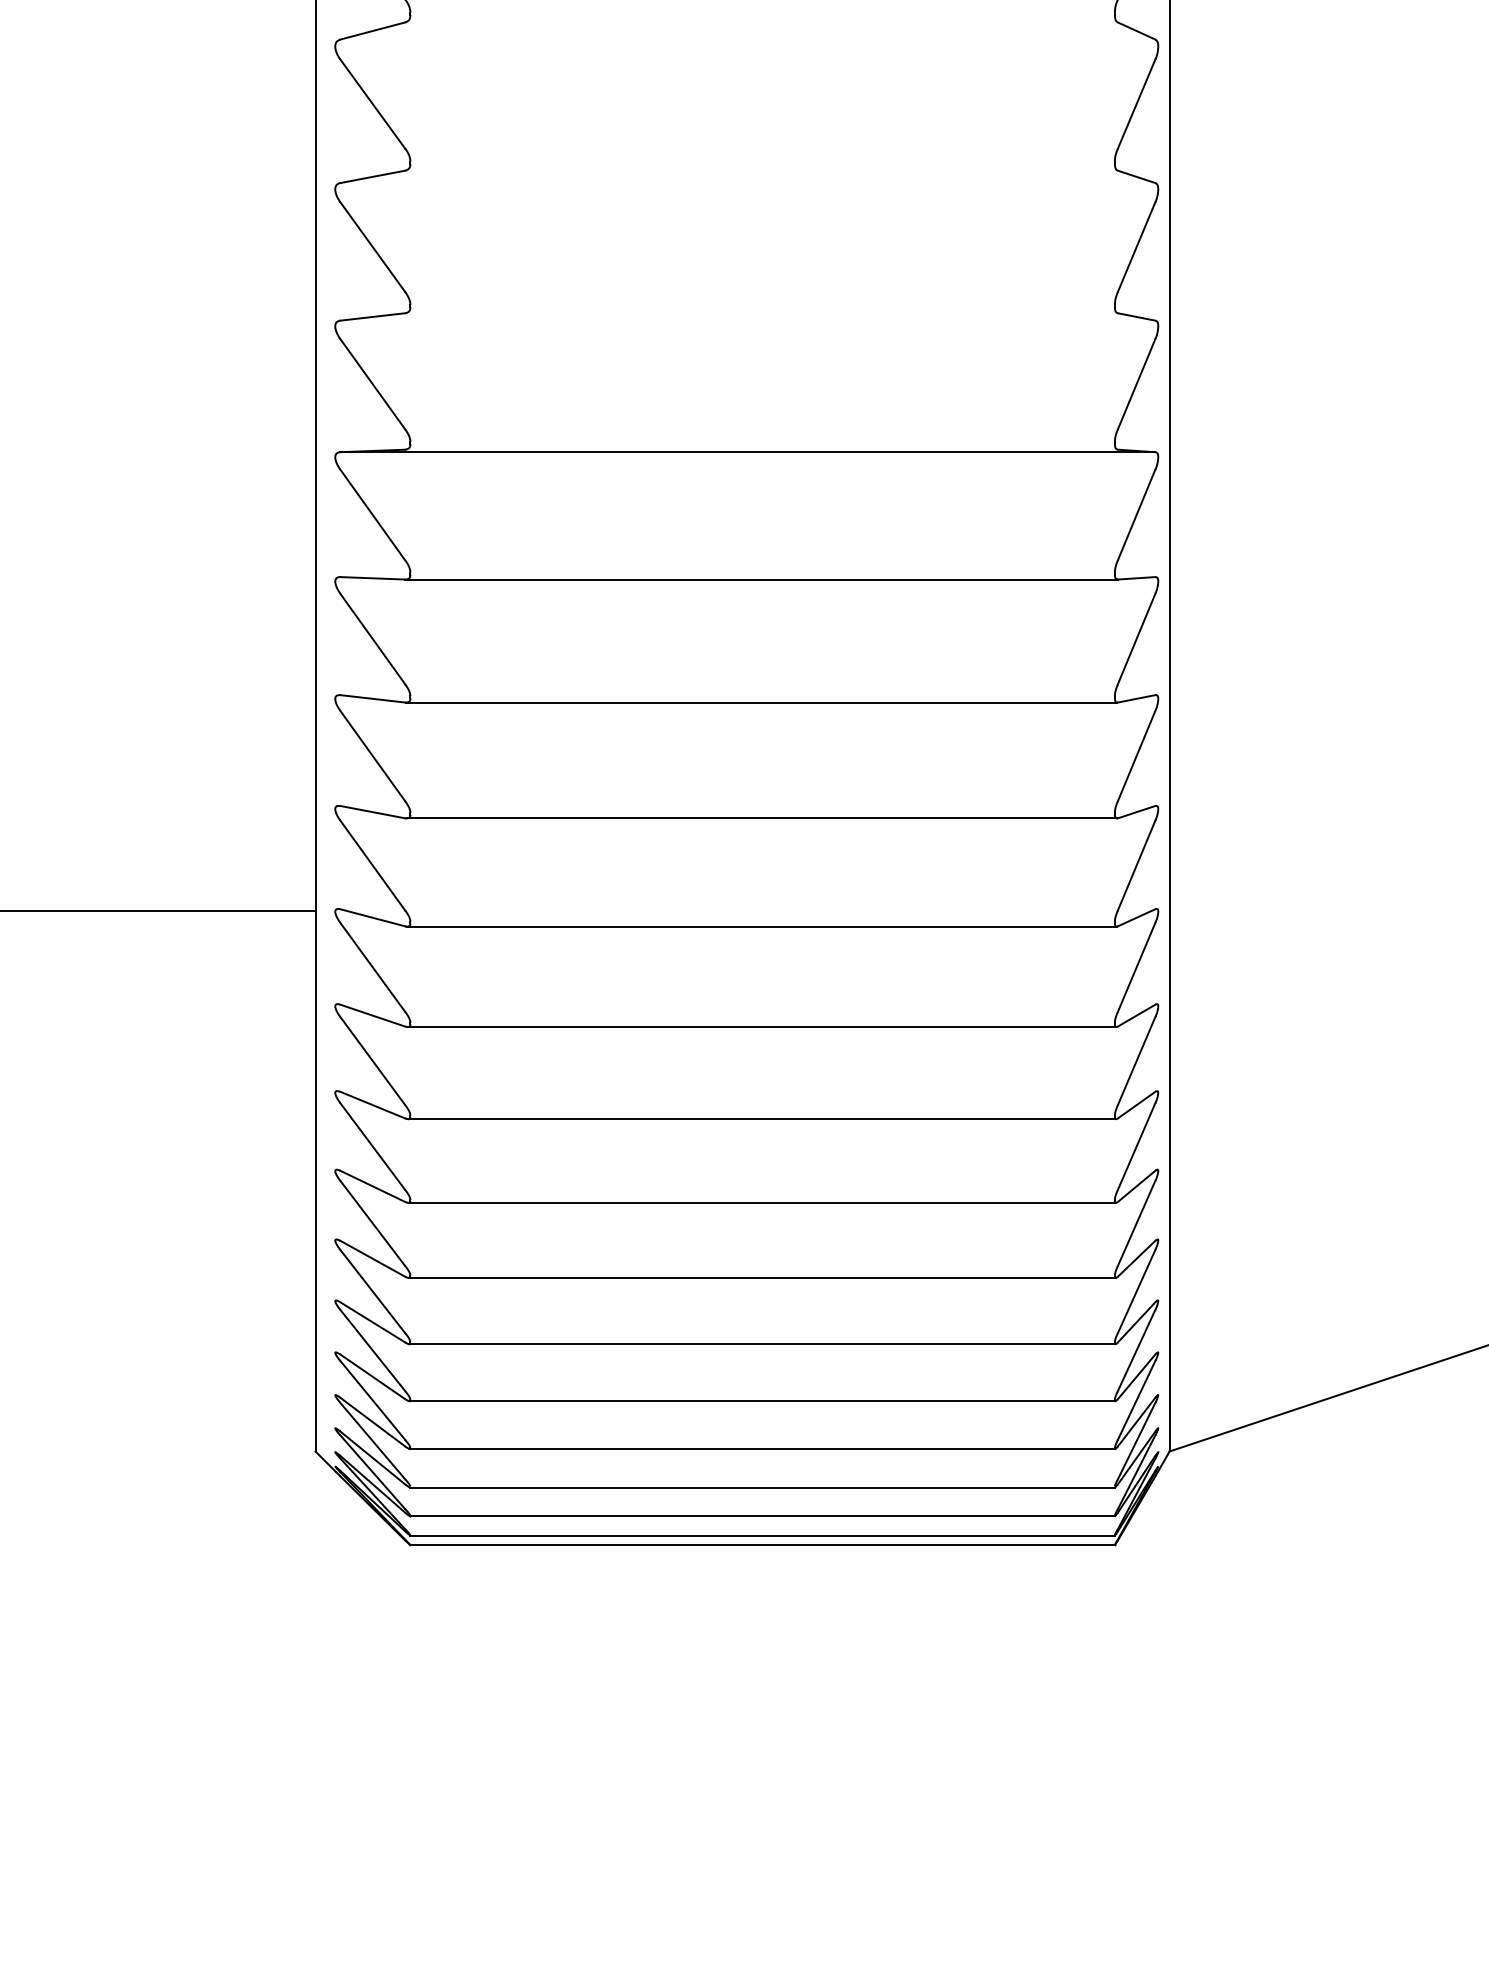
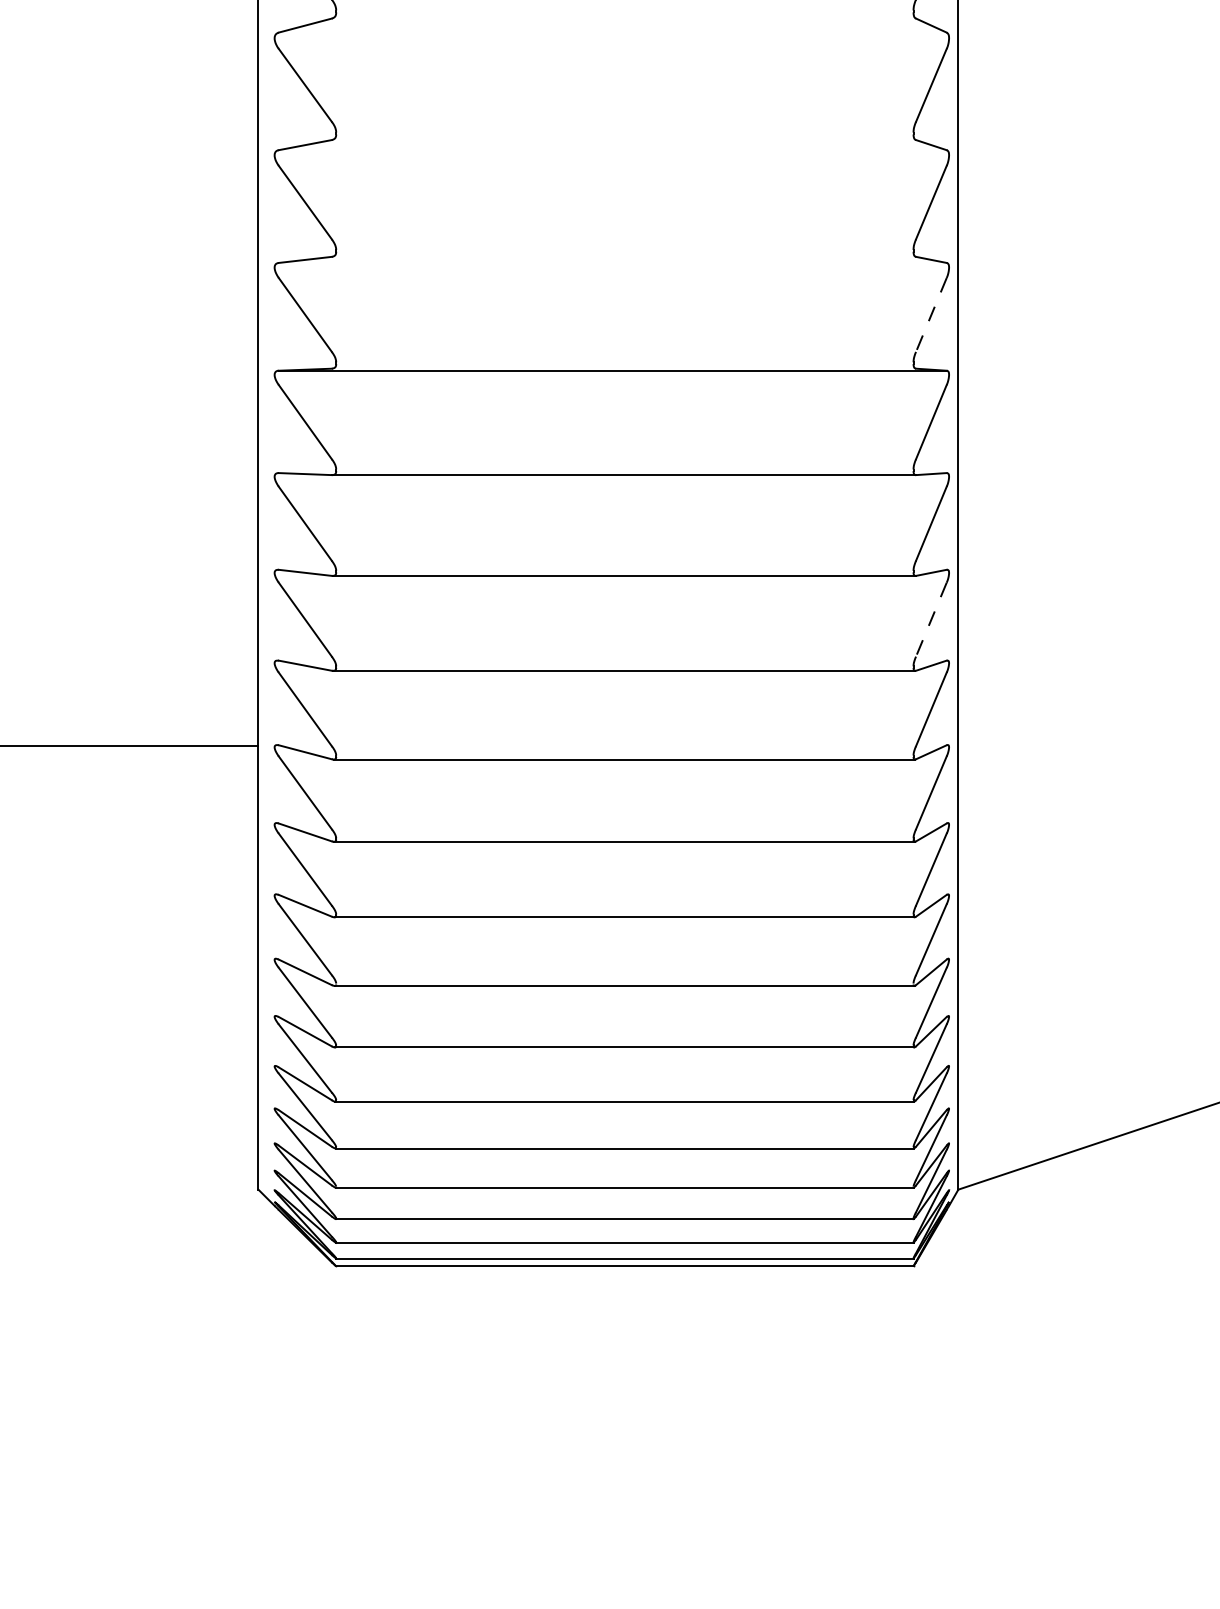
line: (1136, 384) -> (931, 315), solid -> dashed
line: (1136, 755) -> (931, 619), solid -> dashed

